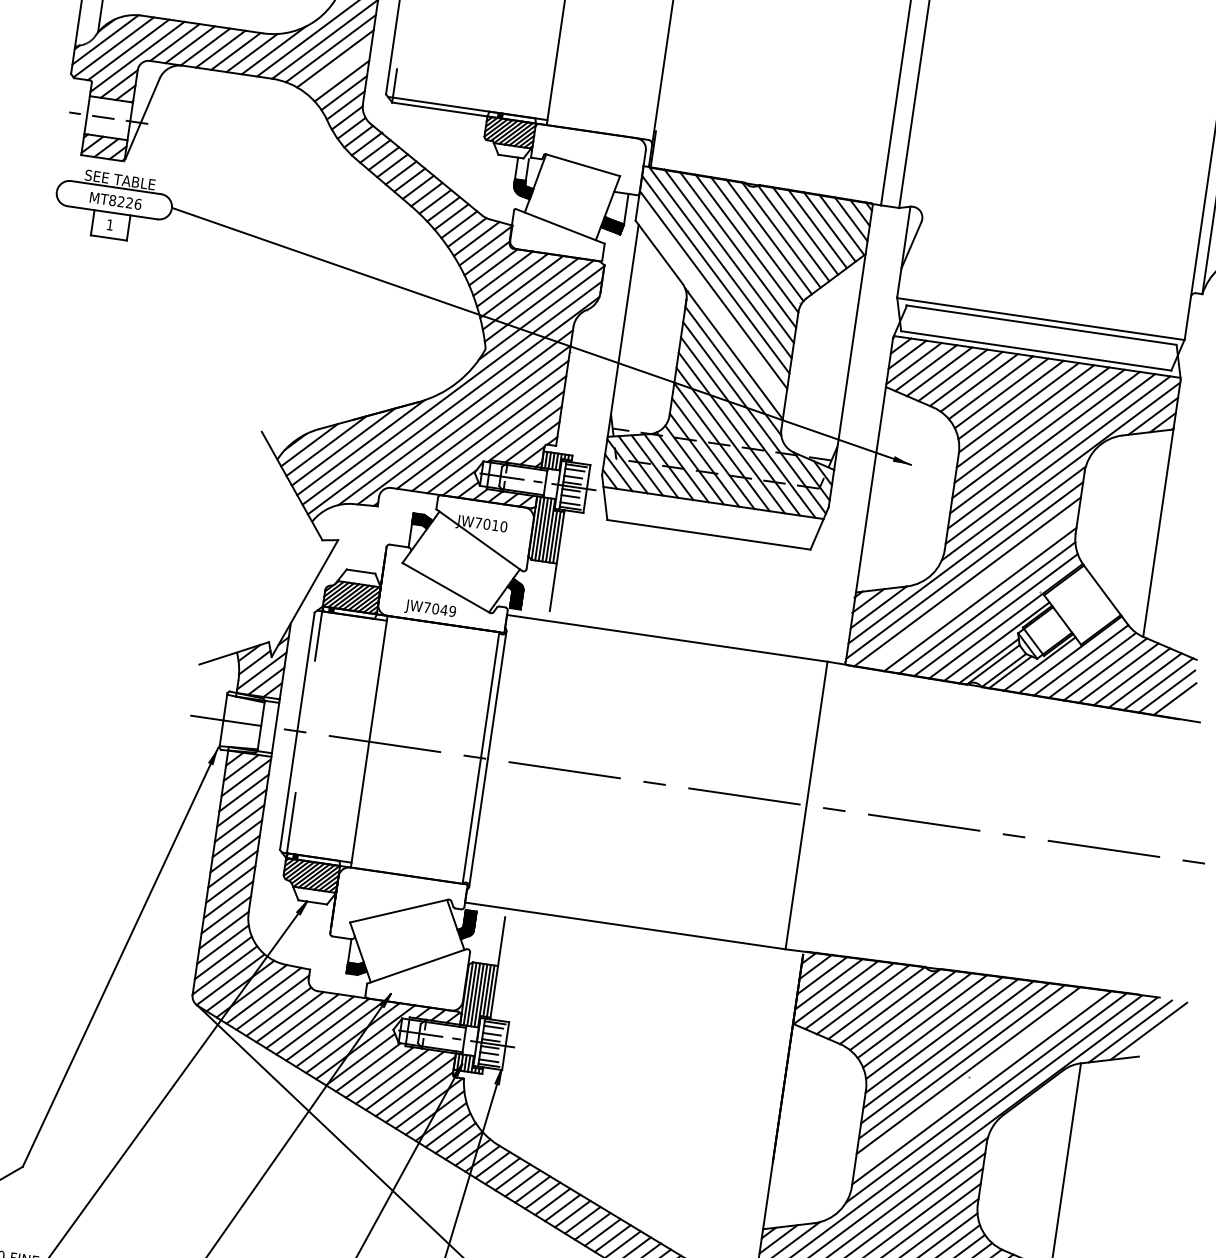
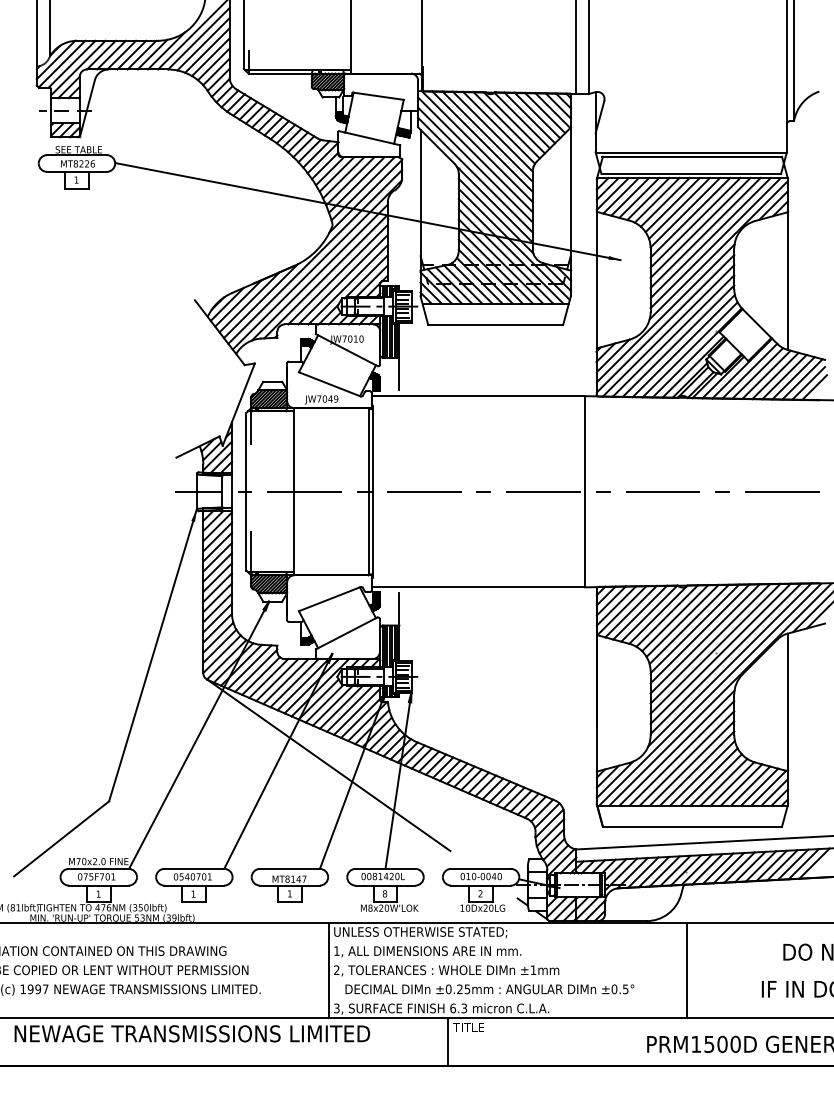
line: (338, 70) -> (210, 57), added
line: (711, 304) -> (475, 174), added
line: (974, 589) -> (673, 335), added
line: (975, 1078) -> (720, 653), added

